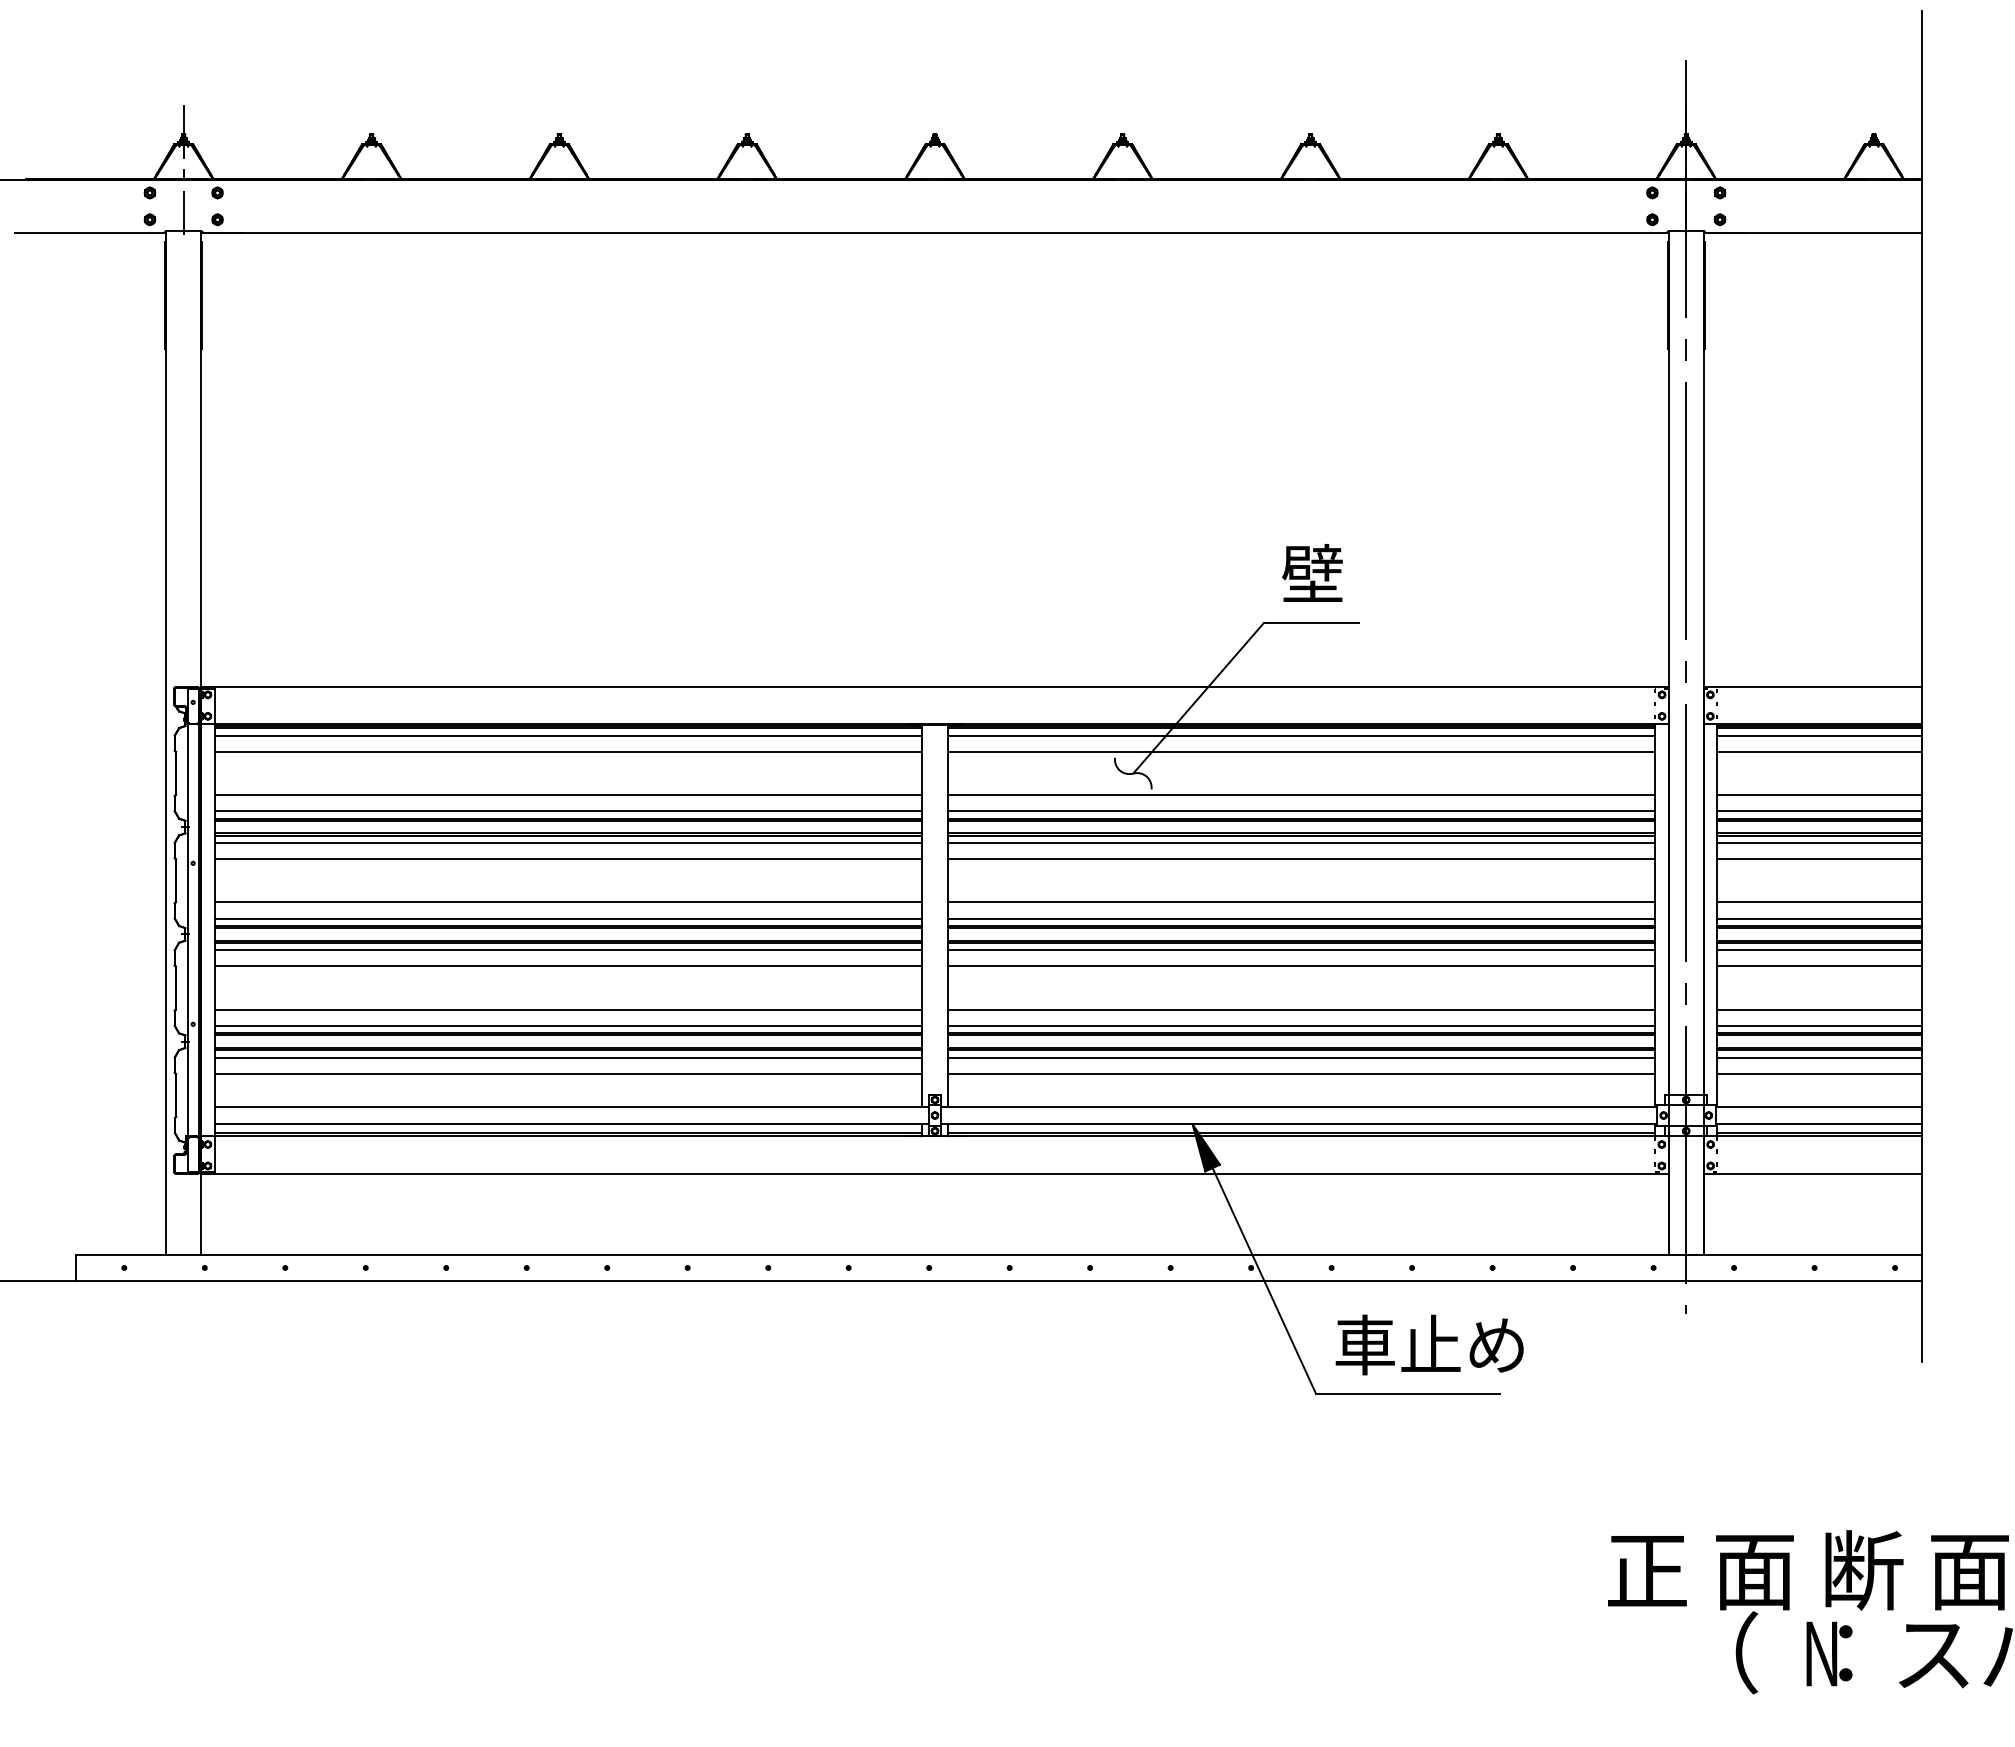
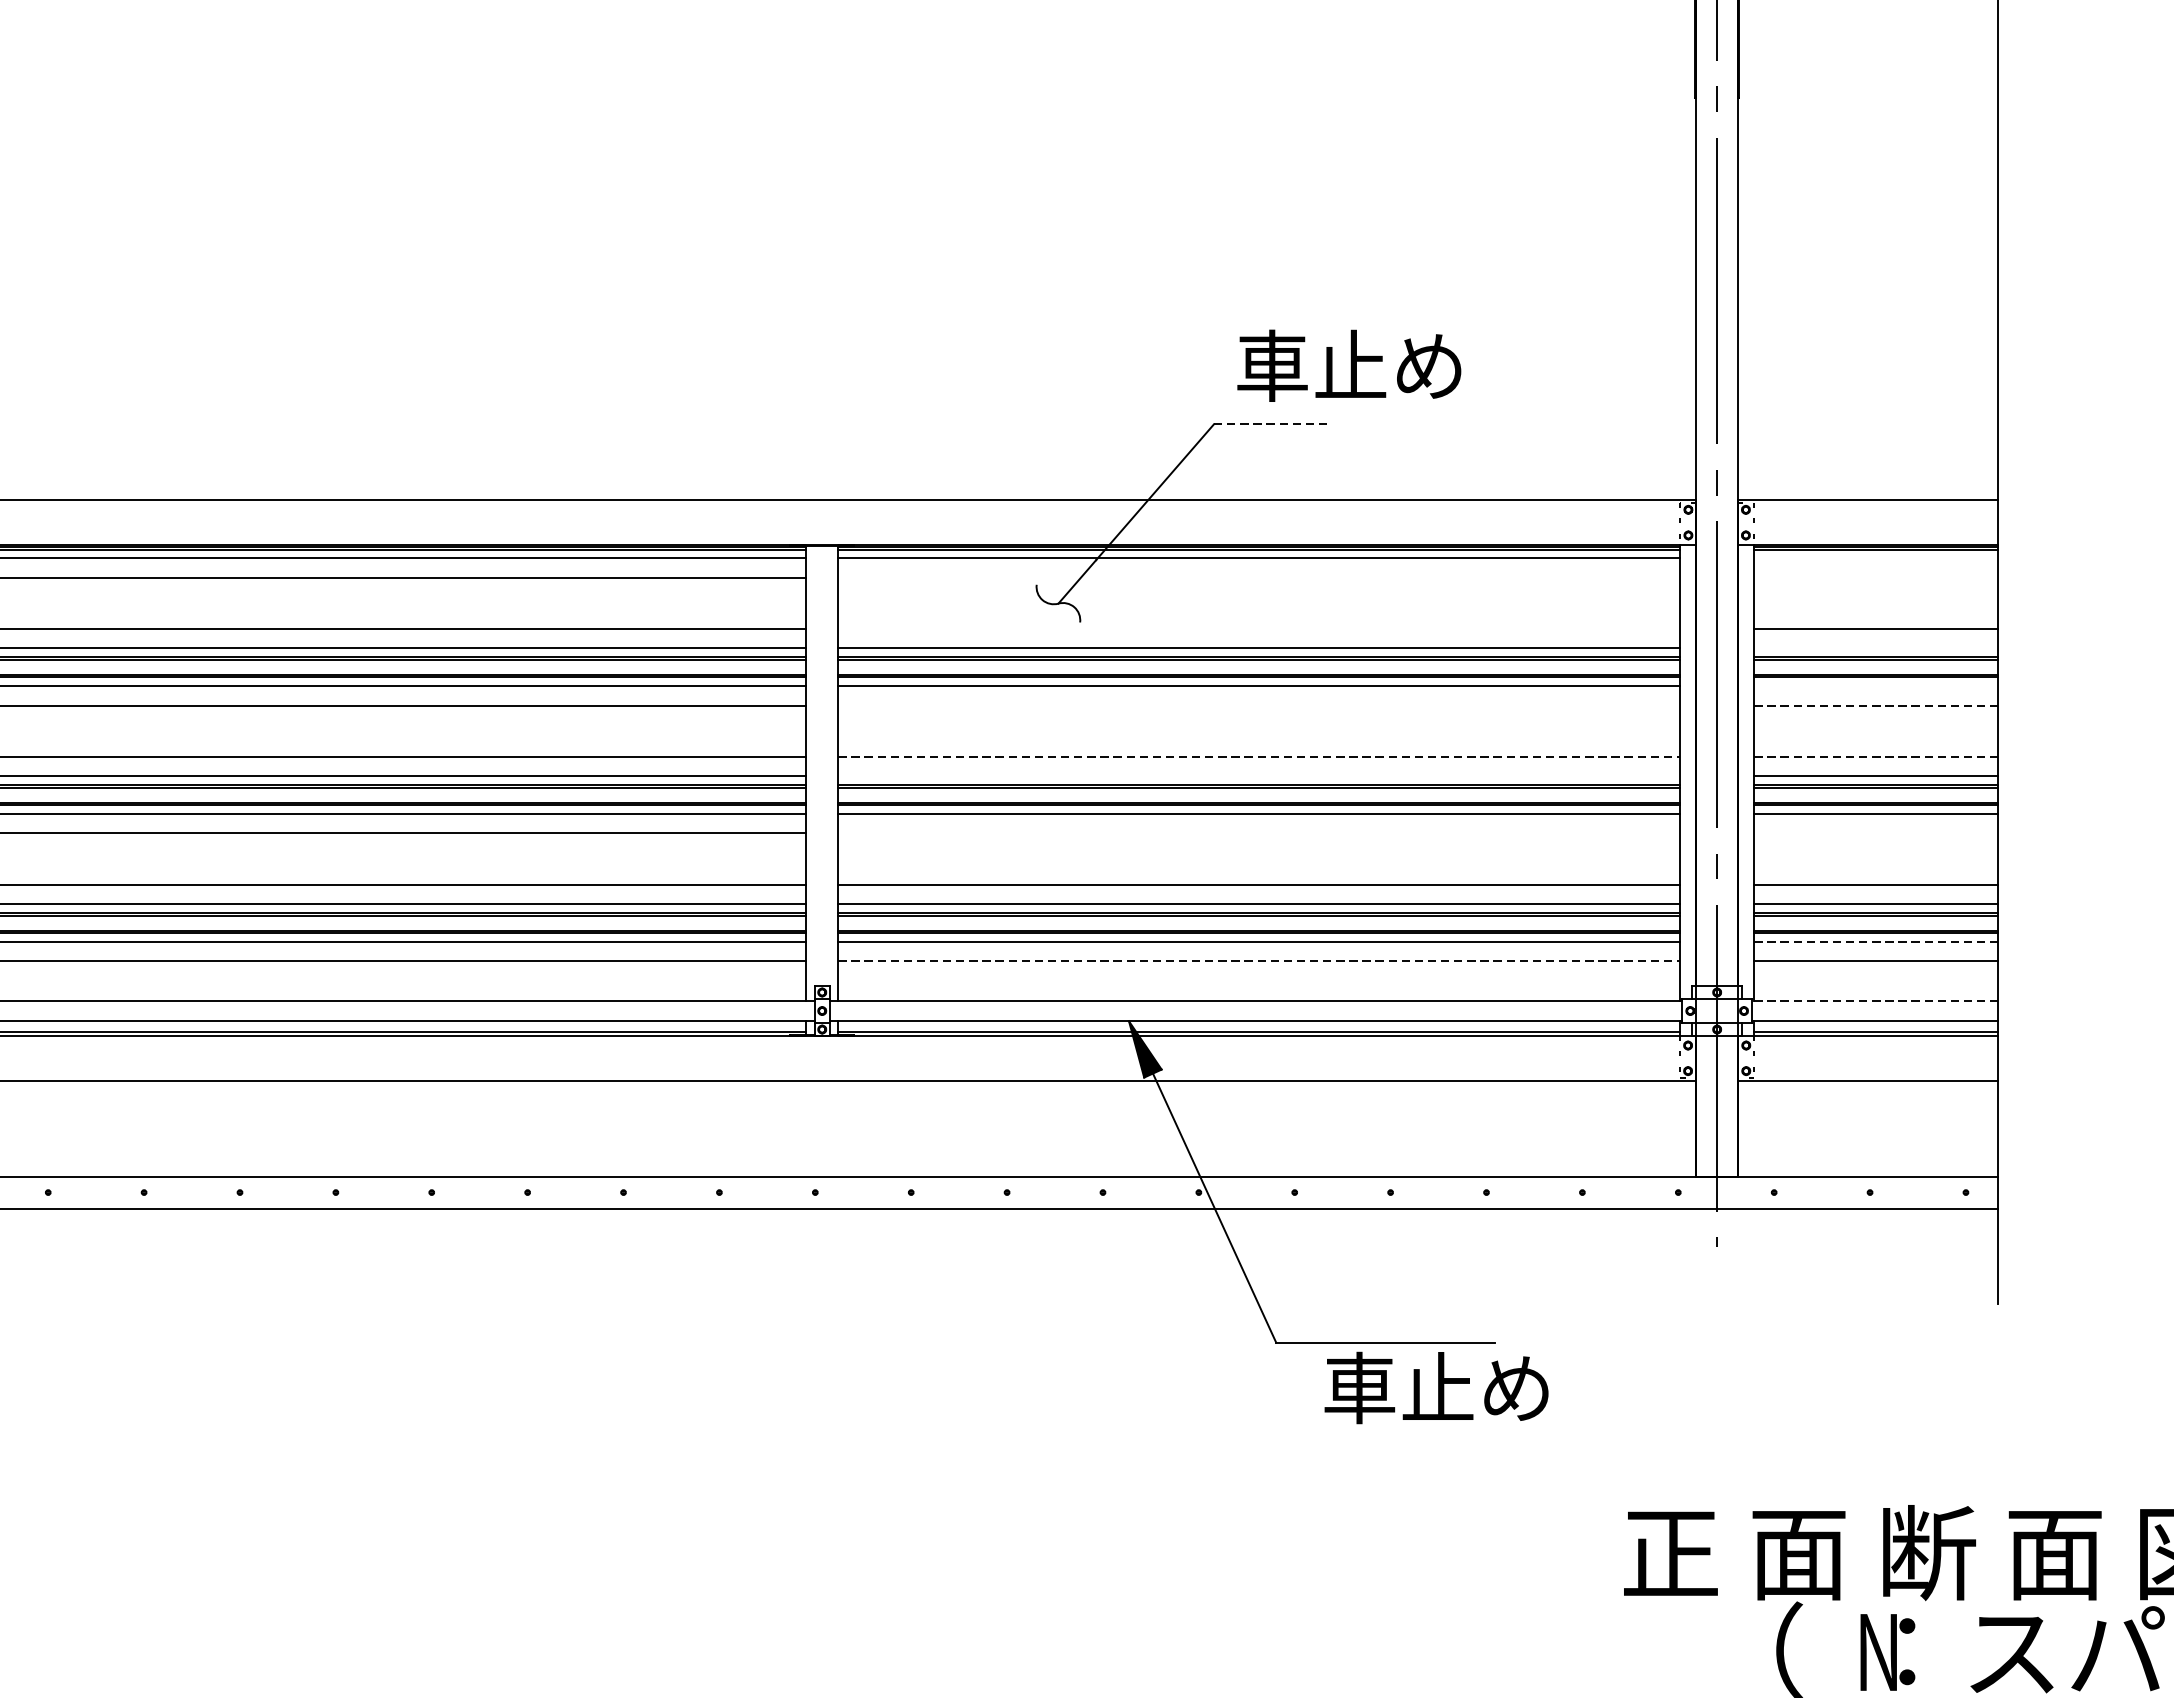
text: (1376, 573) -> (1348, 365), 壁 -> 車止め
line: (1311, 623) -> (1270, 424), solid -> dashed
line: (1819, 735) -> (1875, 558), removed
line: (1301, 751) -> (1258, 577), removed
line: (1819, 751) -> (1875, 577), removed
line: (1301, 795) -> (1258, 629), removed
line: (1819, 811) -> (1875, 648), removed
line: (1819, 842) -> (1875, 685), removed
line: (1301, 859) -> (1258, 705), removed
line: (1819, 859) -> (1875, 705), solid -> dashed
line: (1302, 902) -> (1260, 757), solid -> dashed
line: (1819, 902) -> (1875, 757), solid -> dashed
line: (1301, 918) -> (1258, 776), removed
line: (1301, 966) -> (1258, 833), removed
line: (1819, 966) -> (1875, 833), removed
line: (1819, 1057) -> (1875, 941), solid -> dashed
line: (1302, 1073) -> (1260, 960), solid -> dashed
line: (1818, 1106) -> (1874, 1000), solid -> dashed
text: (1429, 1344) -> (1436, 1387), moved

